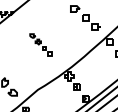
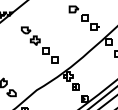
part: (40, 44) -> (39, 44), size x1.67

